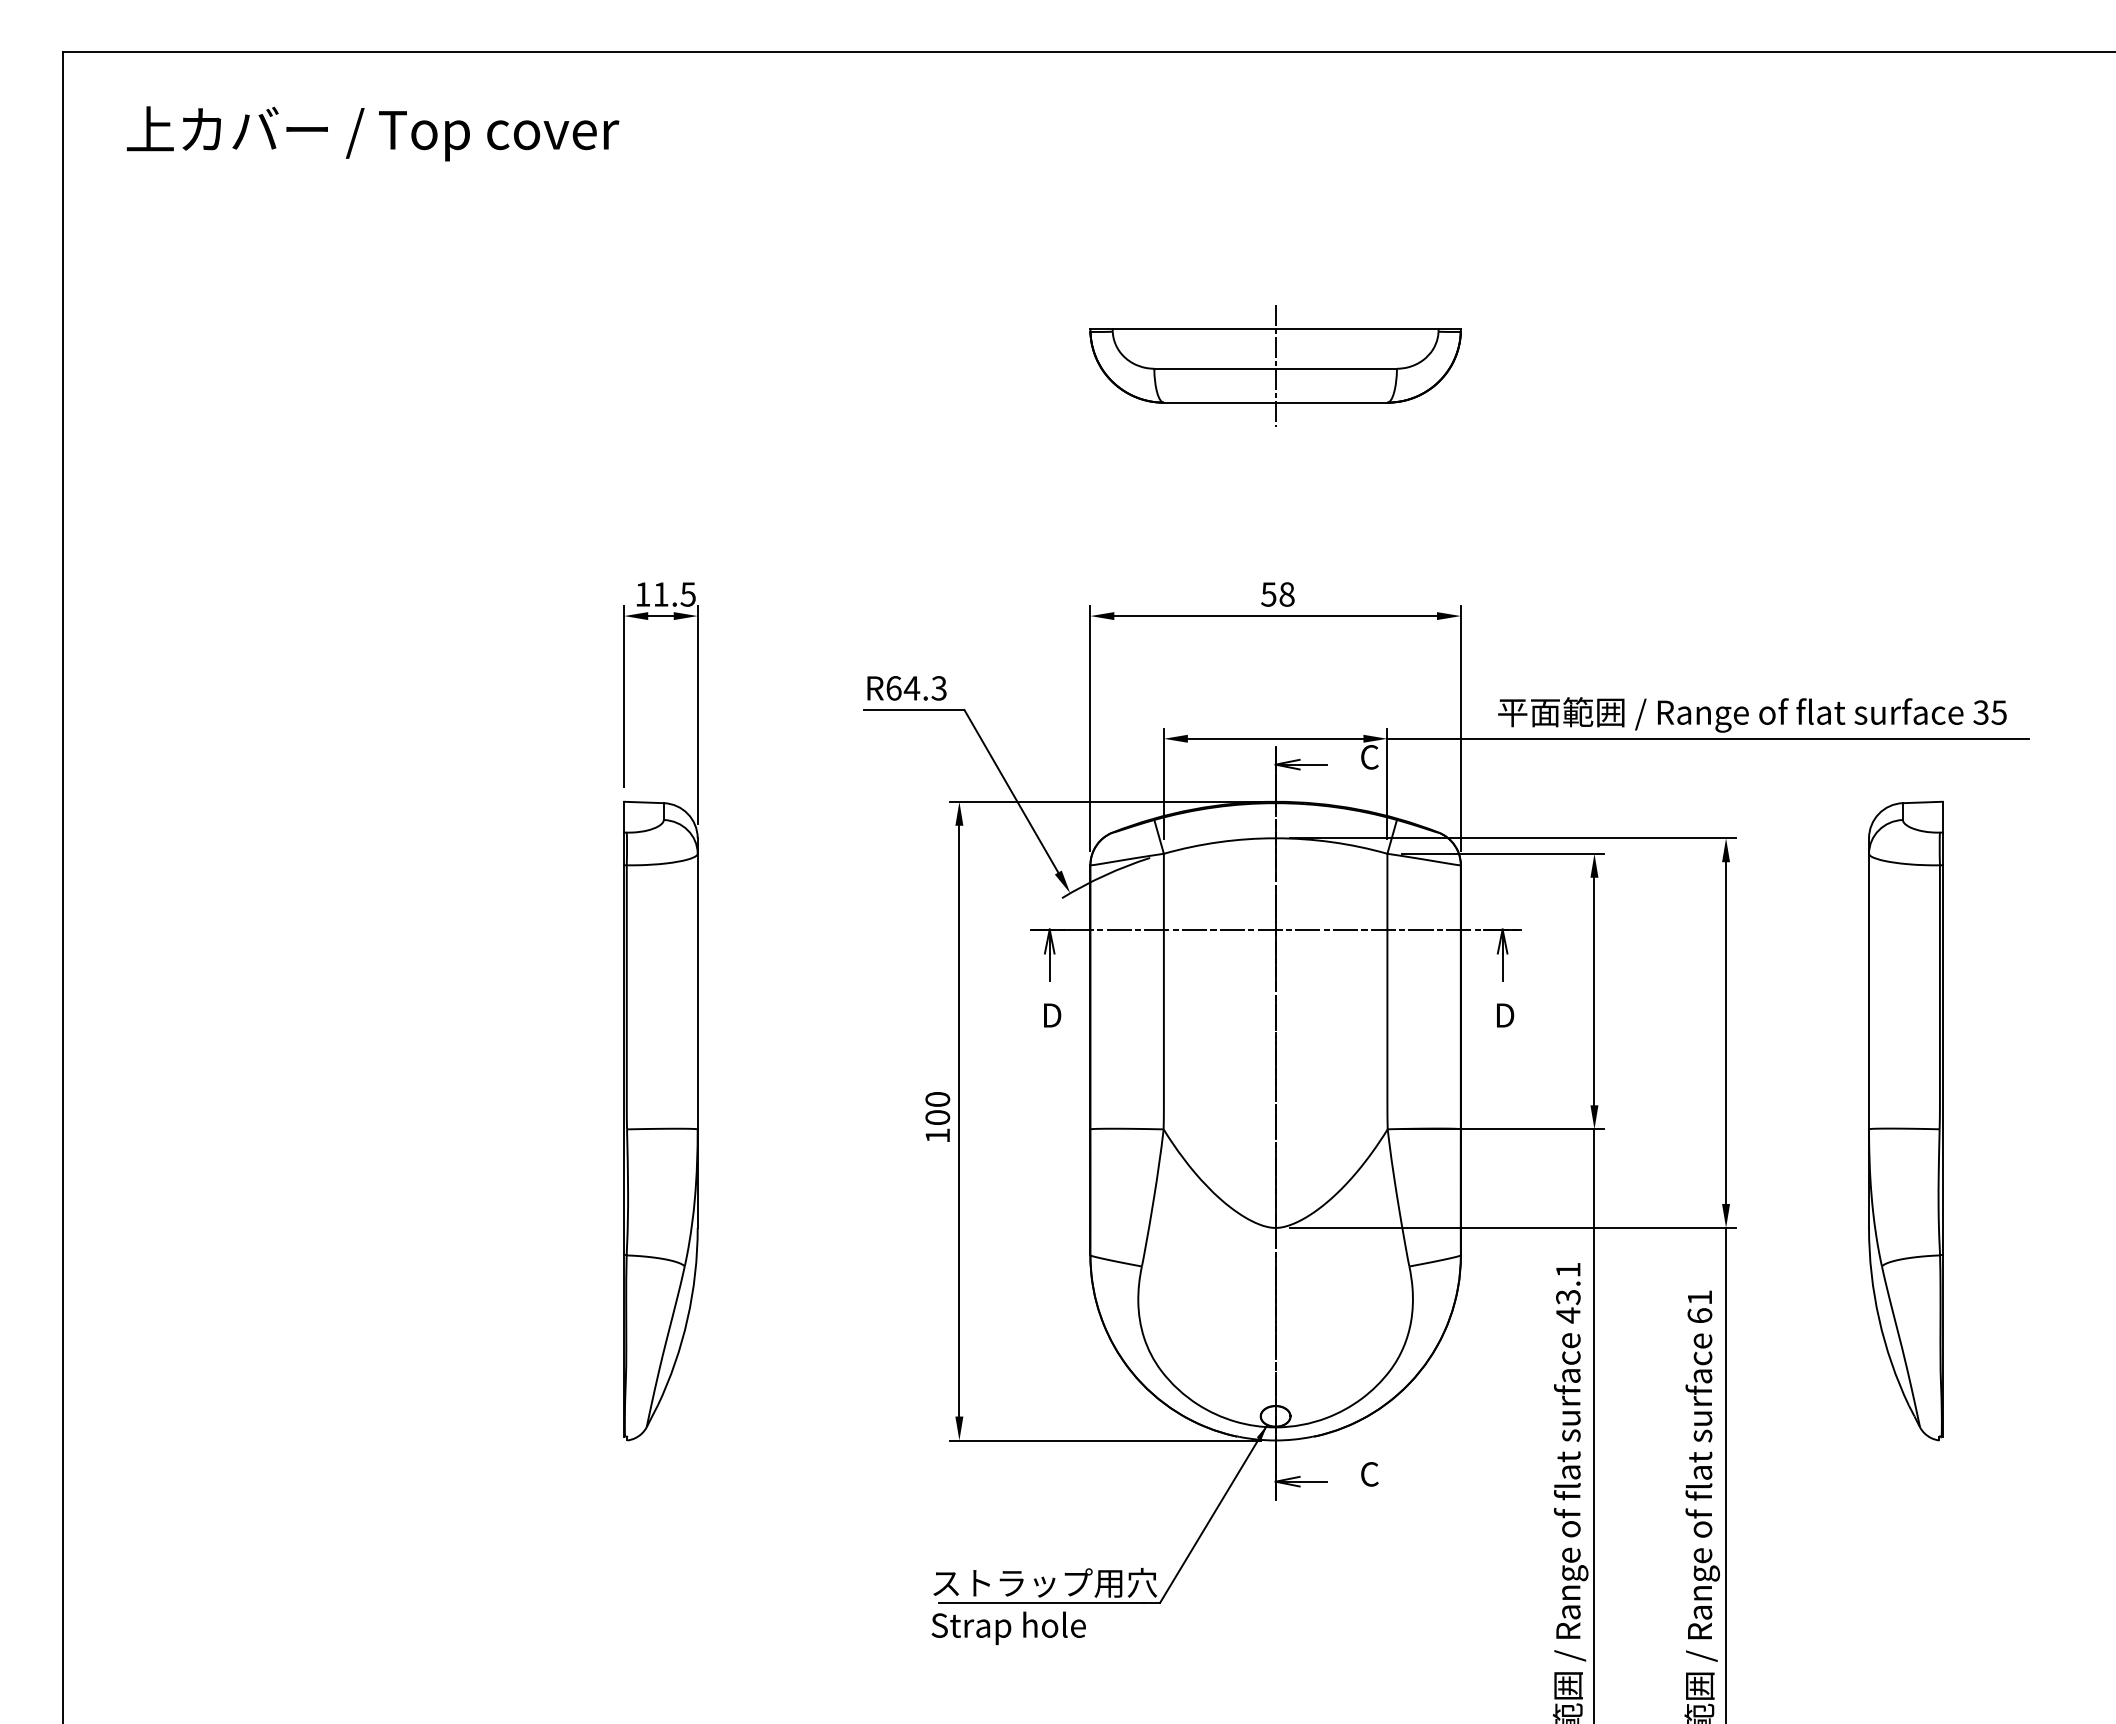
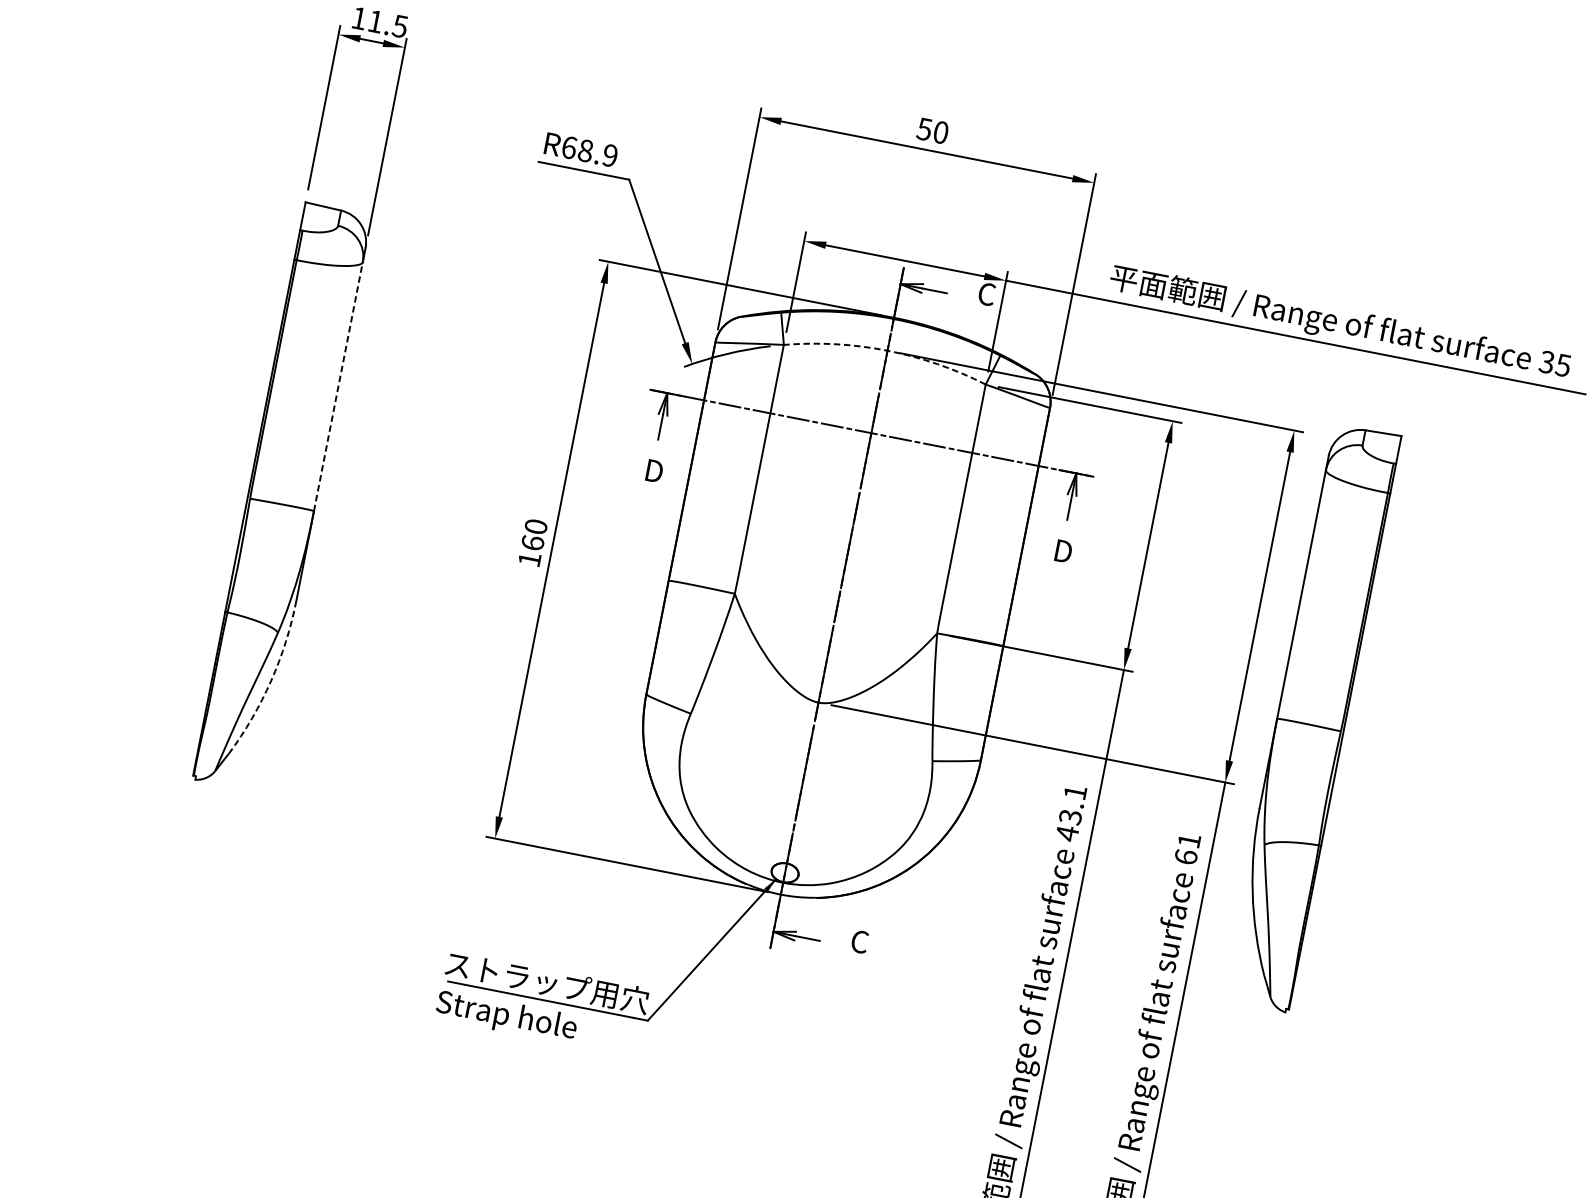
text: (1286, 594) -> (940, 132), 58 -> 50
text: (924, 688) -> (596, 153), R64.3 -> R68.9
arc: (1275, 838) -> (887, 350), solid -> dashed
line: (697, 991) -> (338, 386), solid -> dashed
text: (937, 1117) -> (532, 542), 100 -> 160
part: (1905, 1120) -> (1311, 717), moved
arc: (687, 1319) -> (271, 681), solid -> dashed

